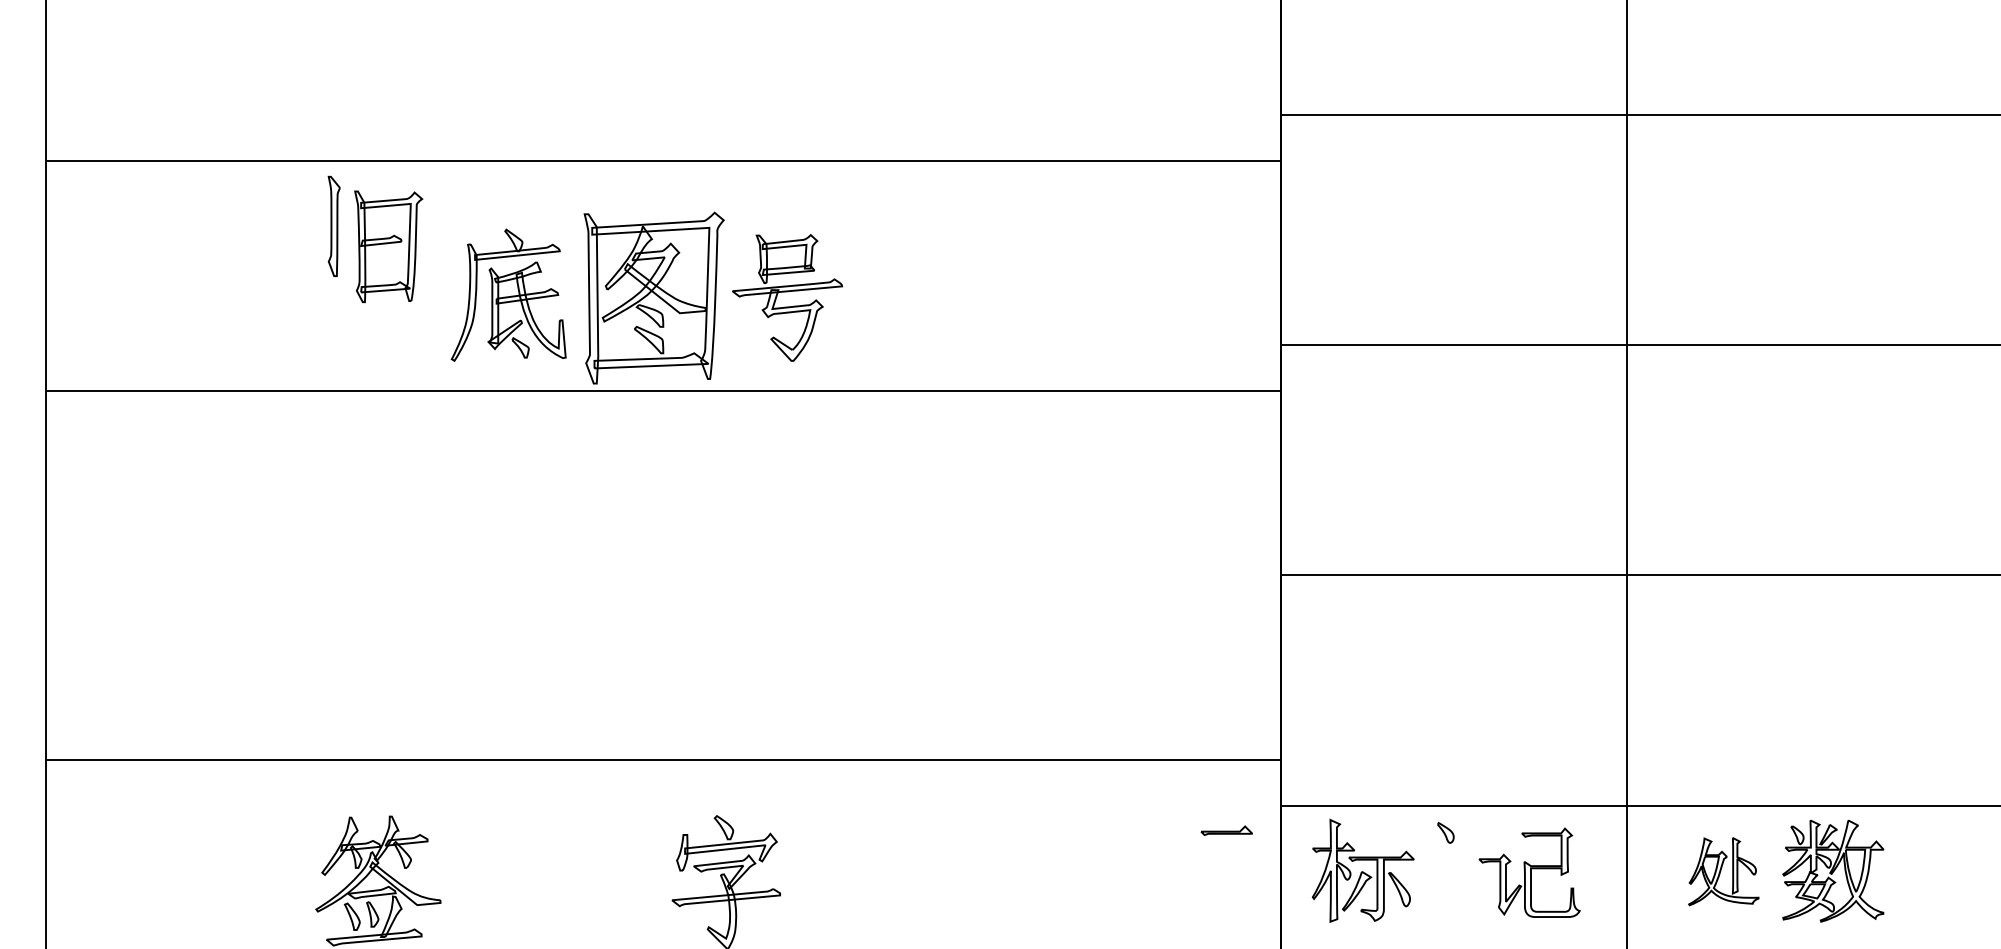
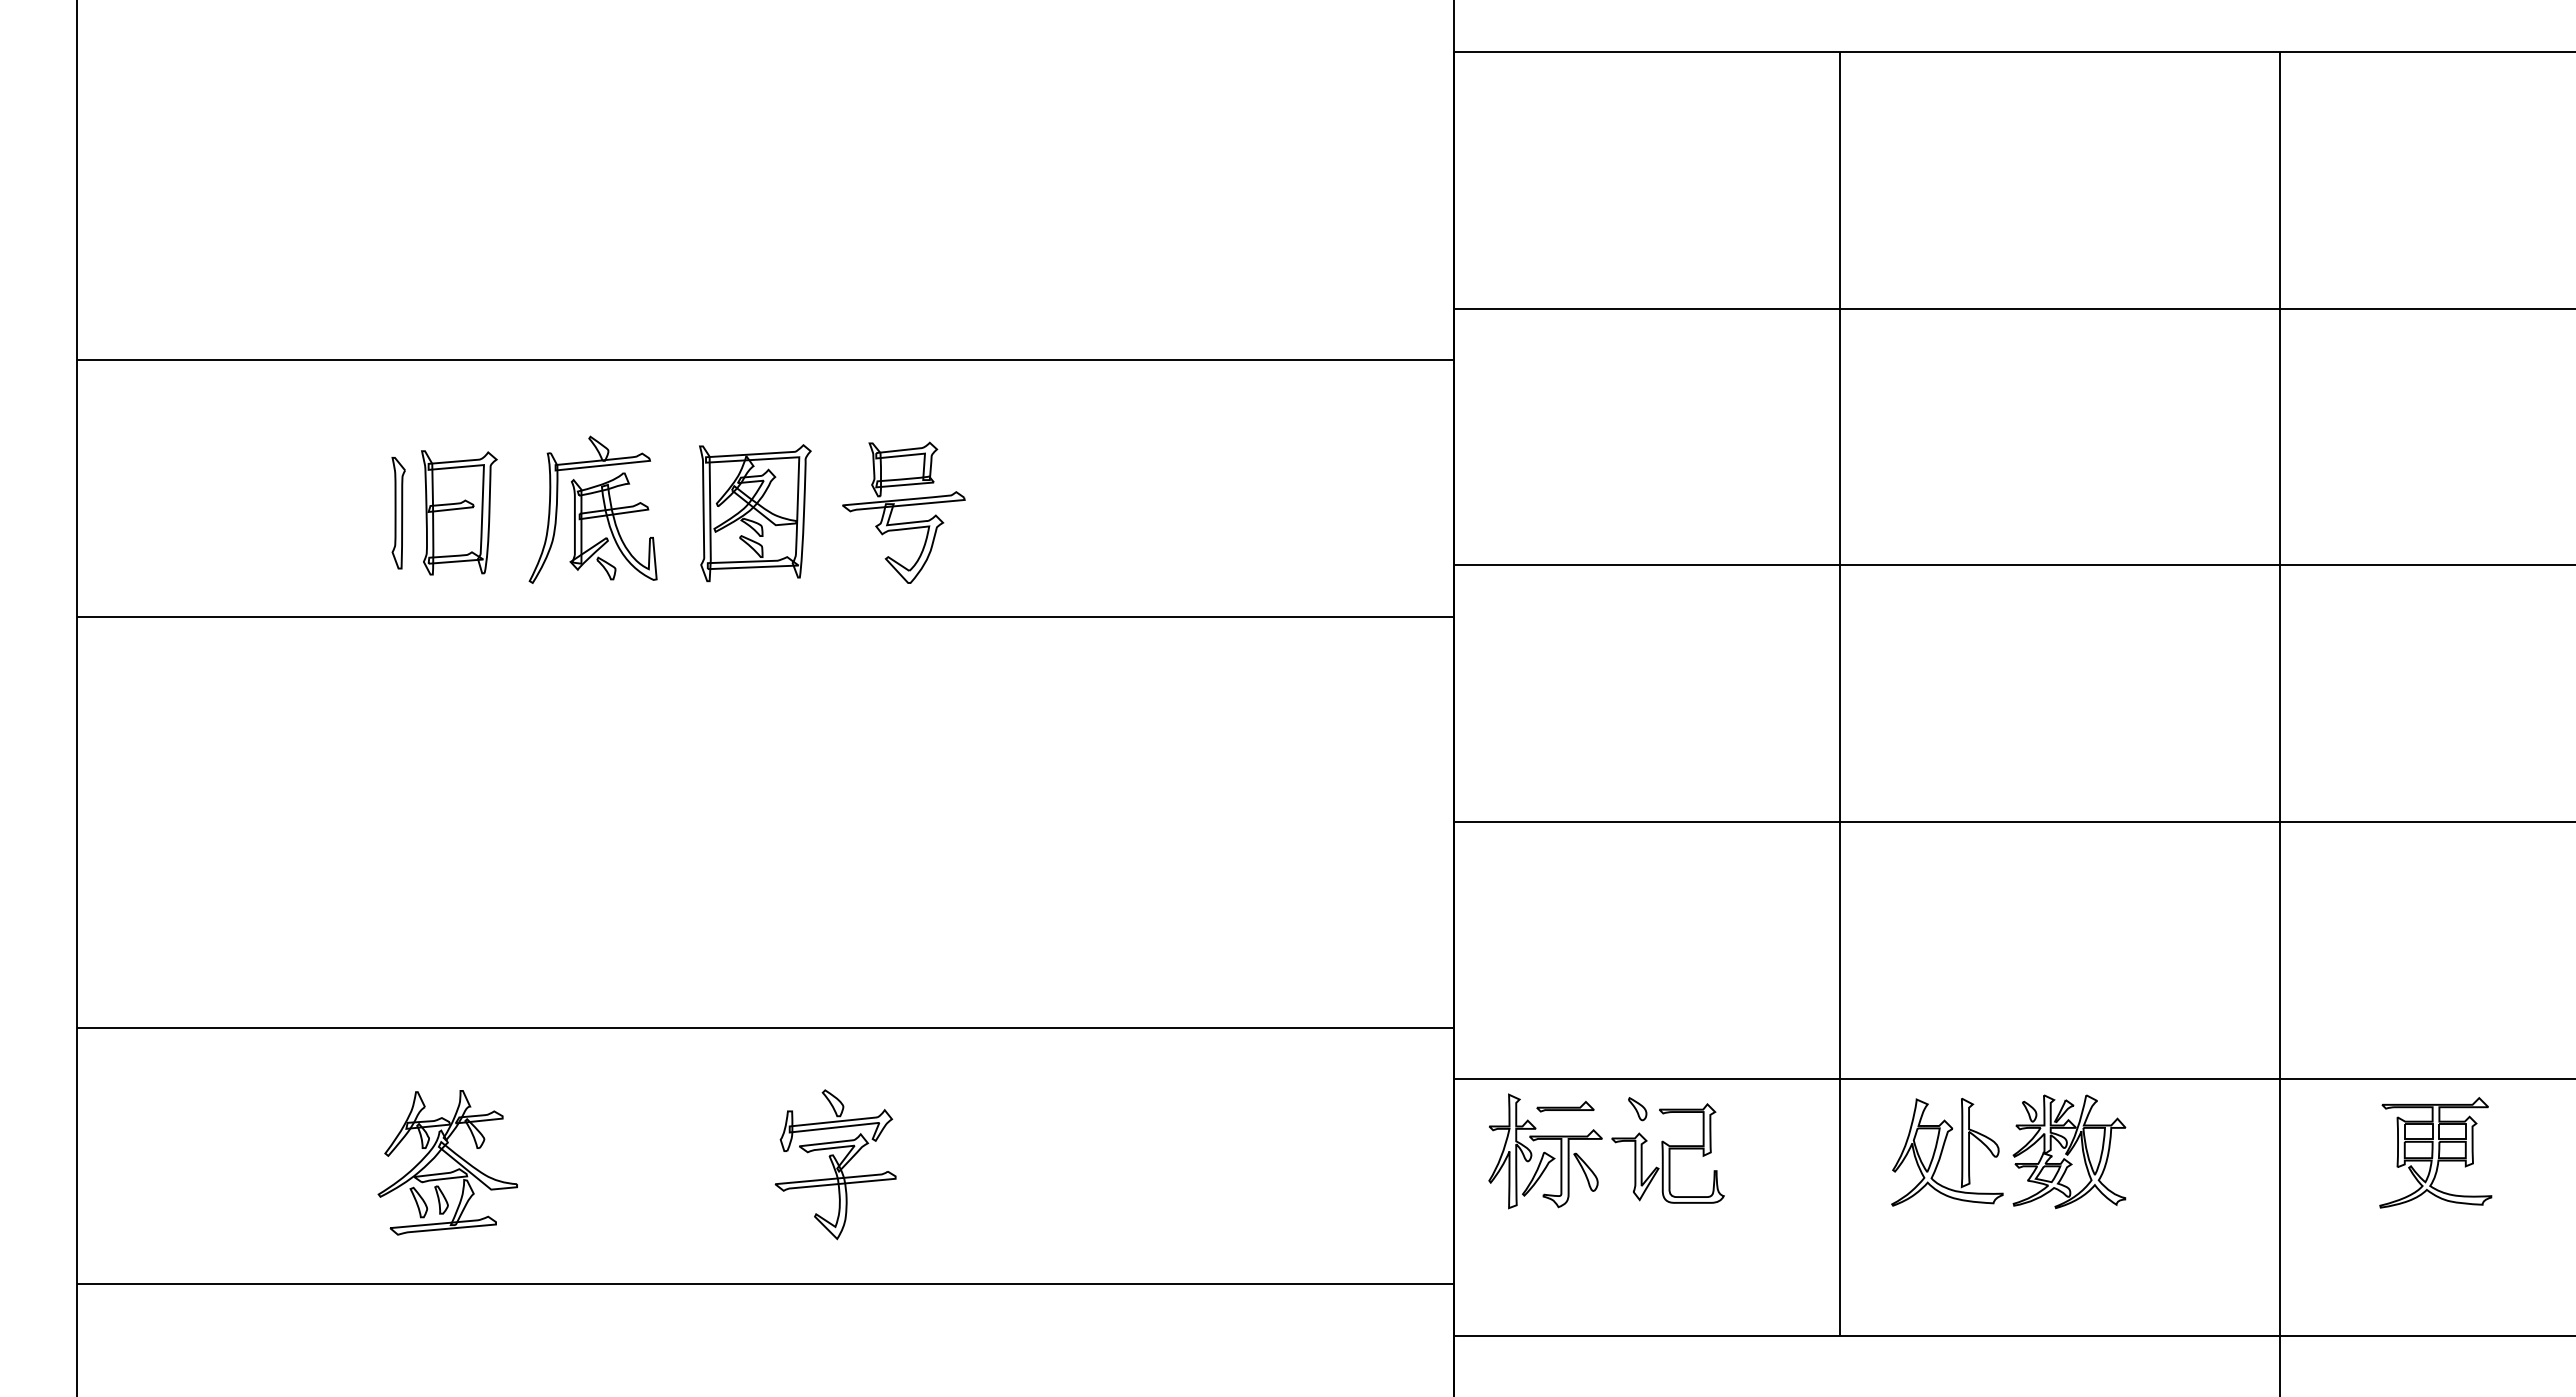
part: (334, 226) -> (398, 513), moved
part: (388, 246) -> (459, 512), moved
part: (654, 298) -> (755, 513), size x0.71
part: (1226, 830) -> (1565, 1106), moved
part: (1723, 871) -> (1947, 1152), size x1.43
part: (1529, 872) -> (1667, 1153), moved

